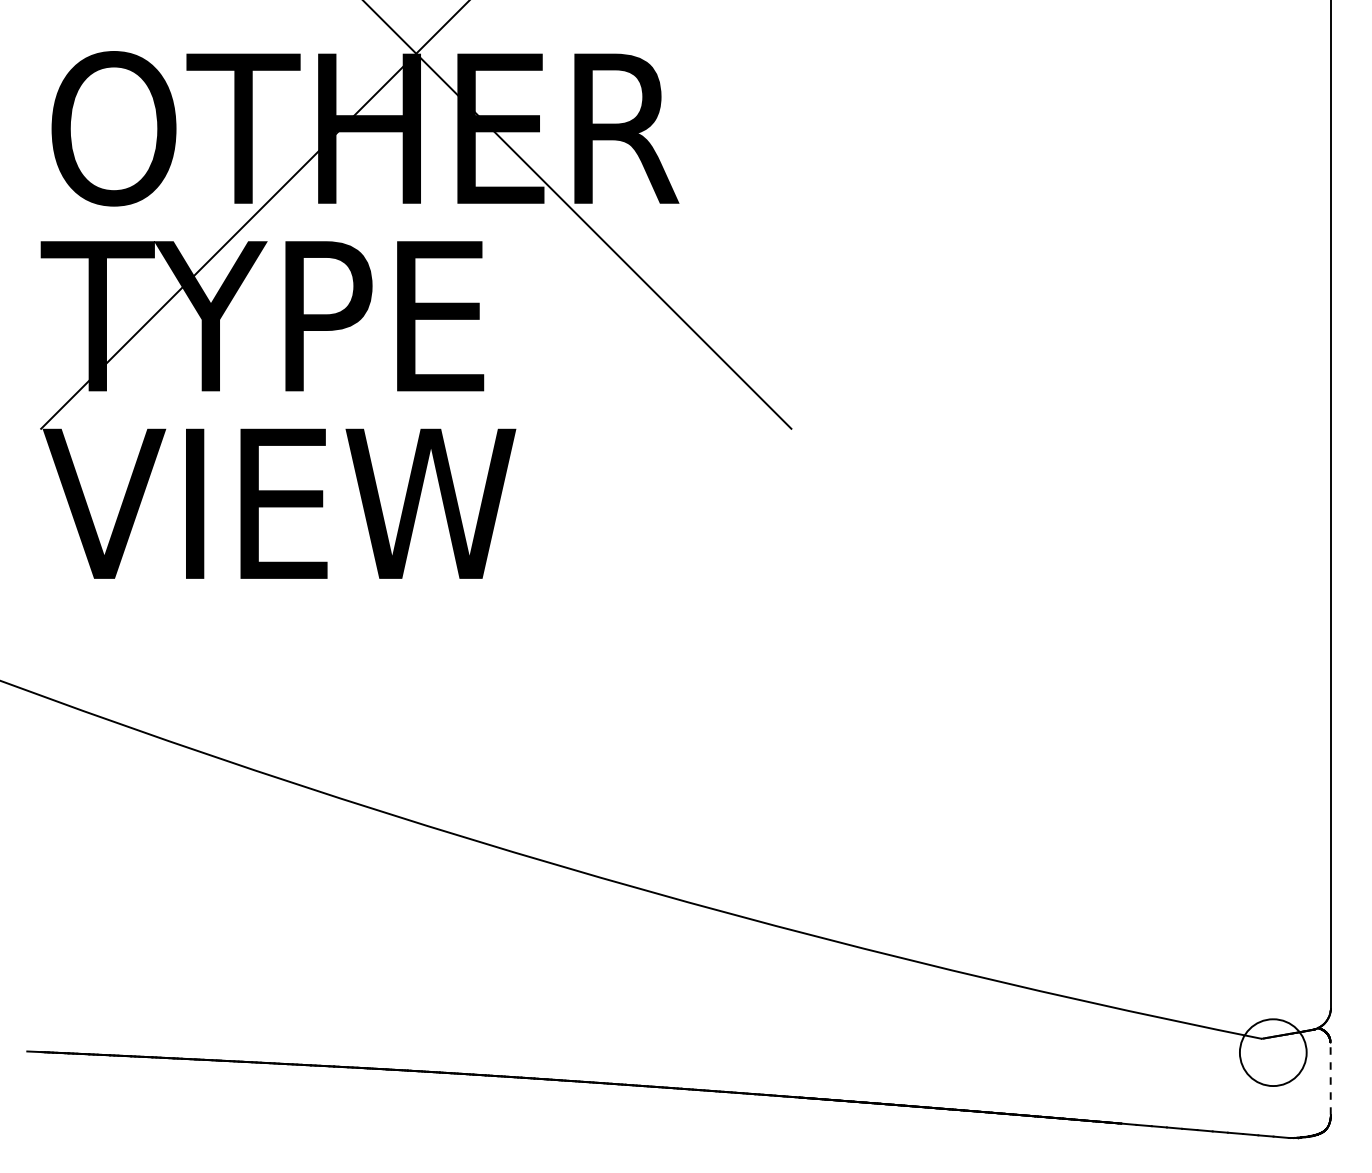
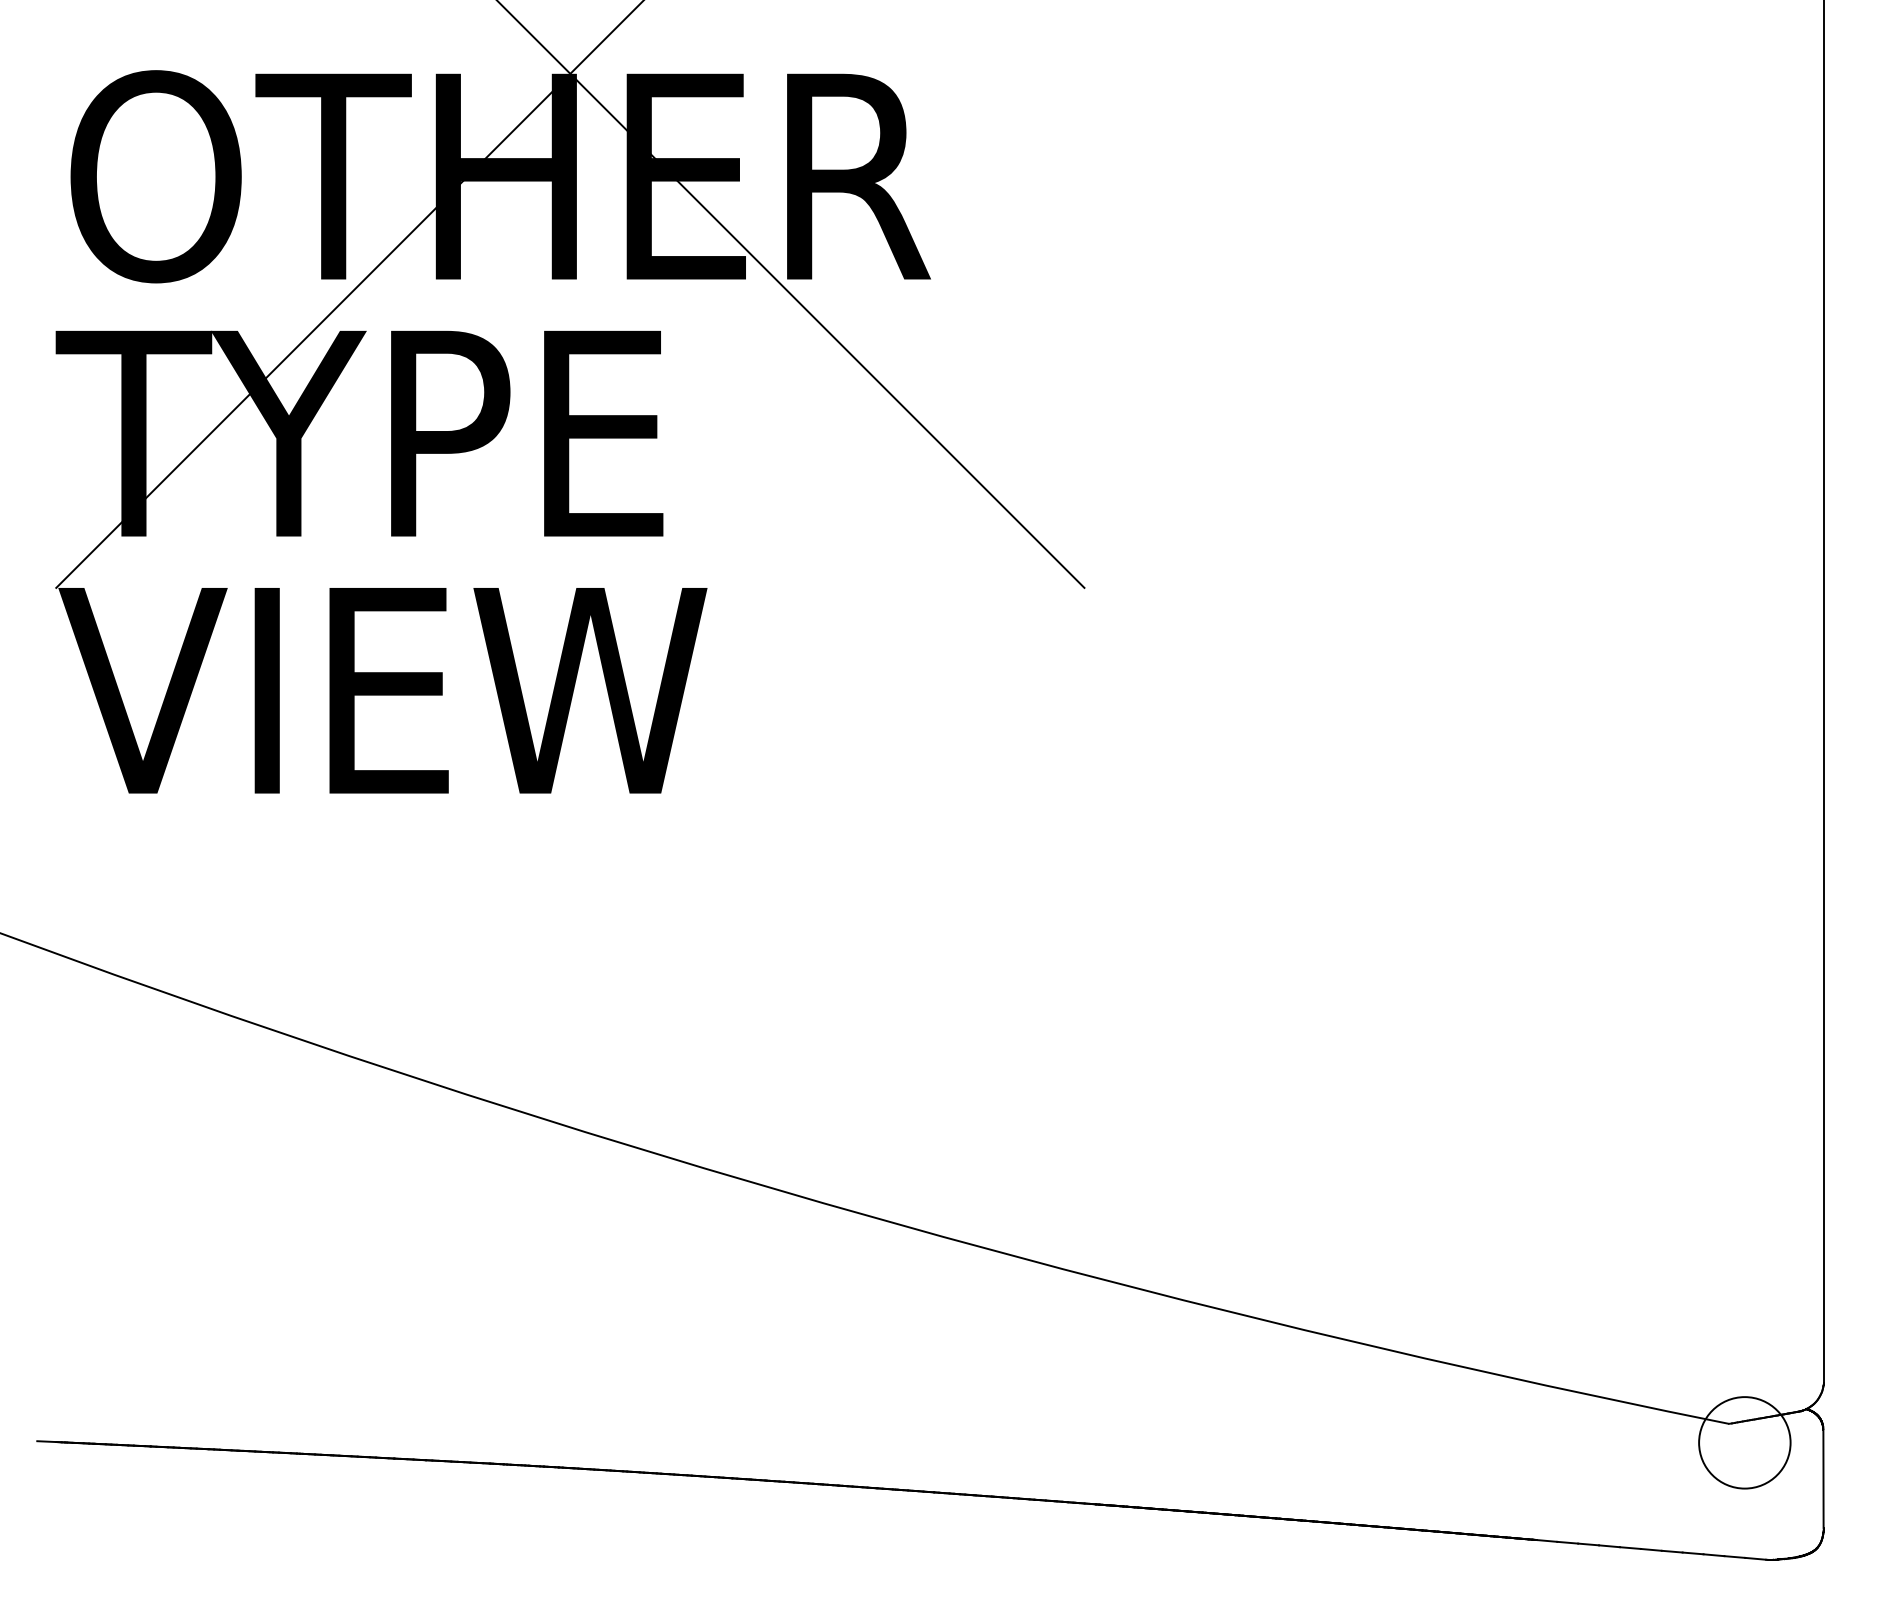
line: (1330, 1078) -> (1823, 1478), dashed -> solid

